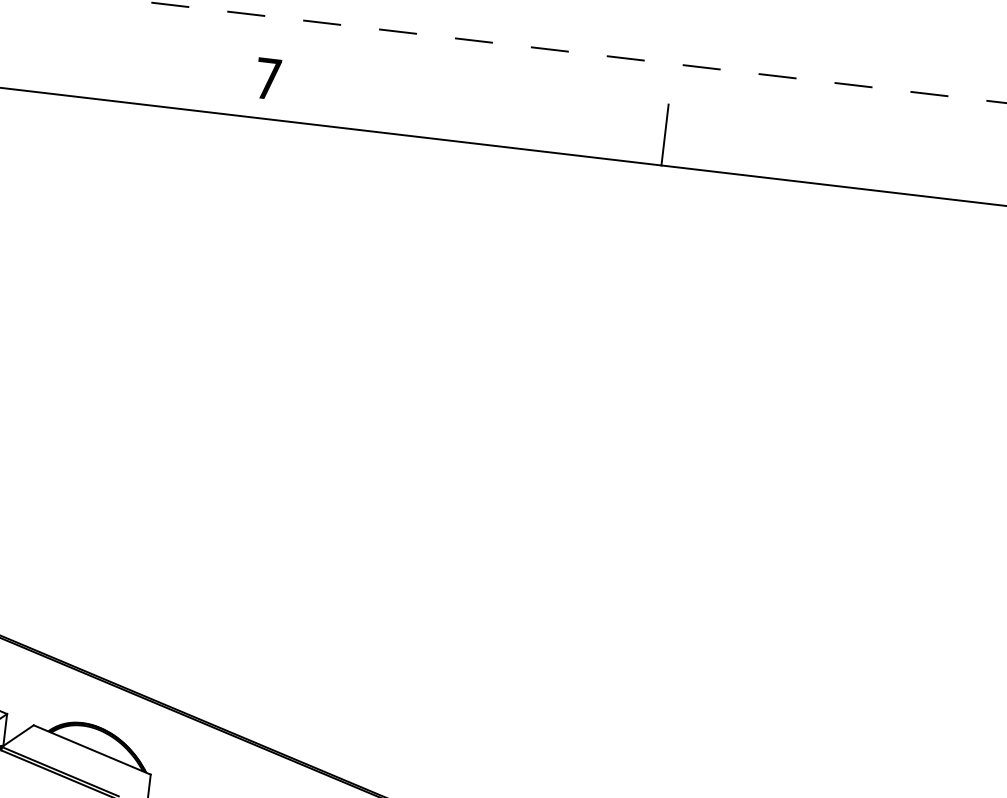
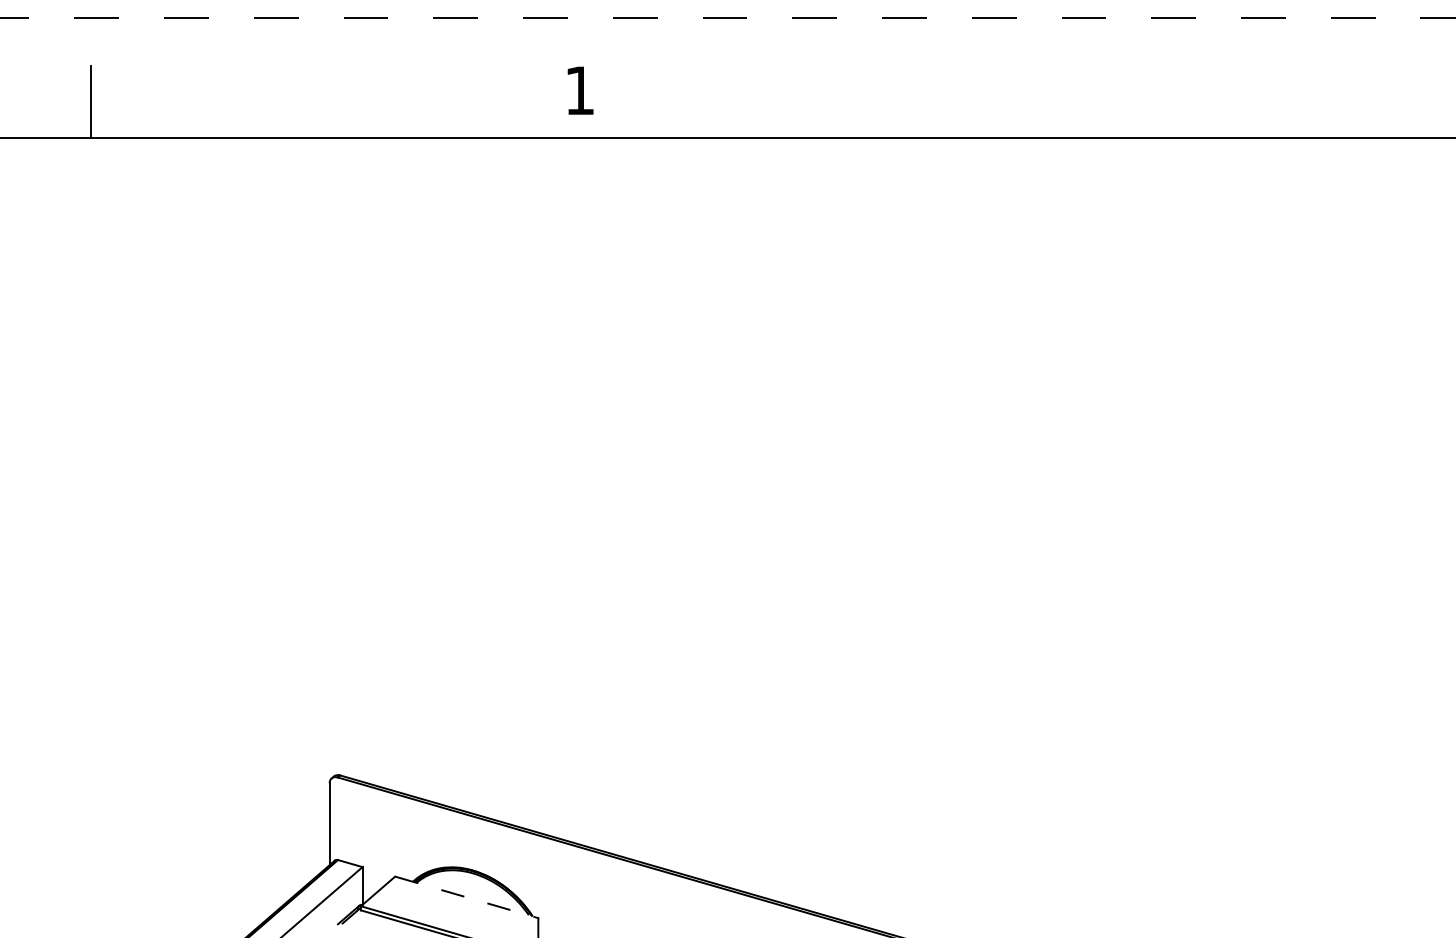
text: (267, 78) -> (579, 90), 7 -> 1
line: (665, 134) -> (1050, 101), removed
line: (92, 750) -> (466, 897), solid -> dashed

